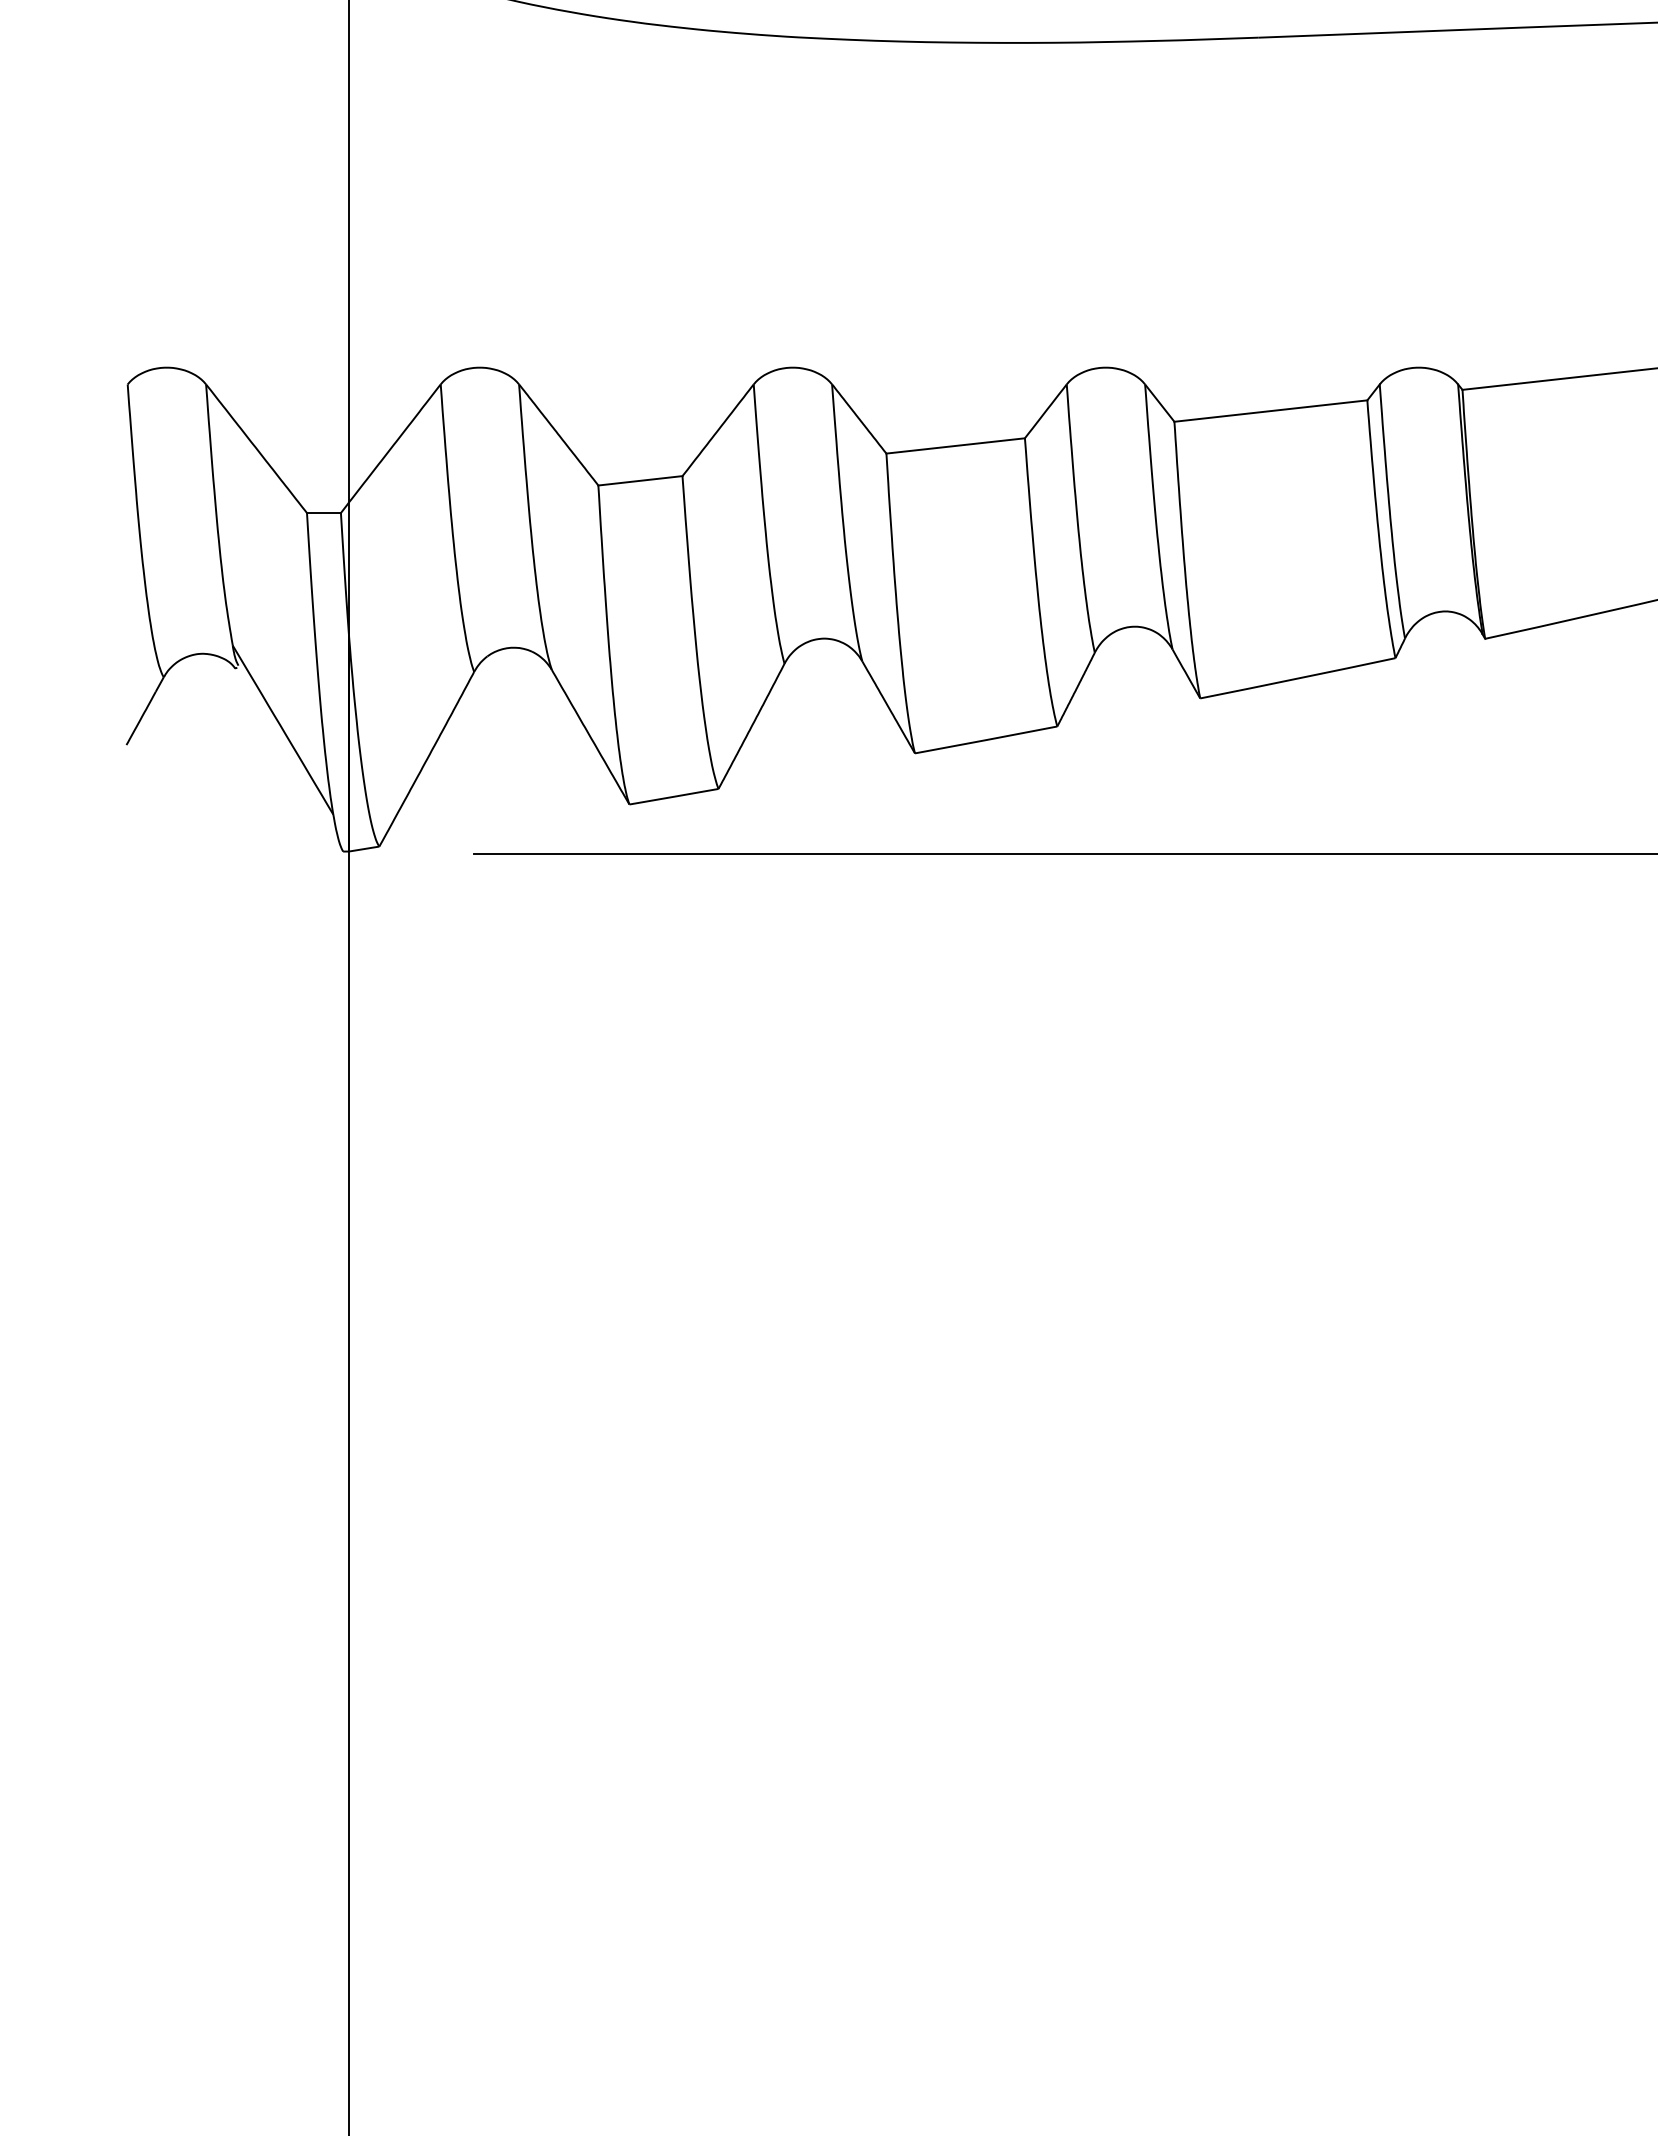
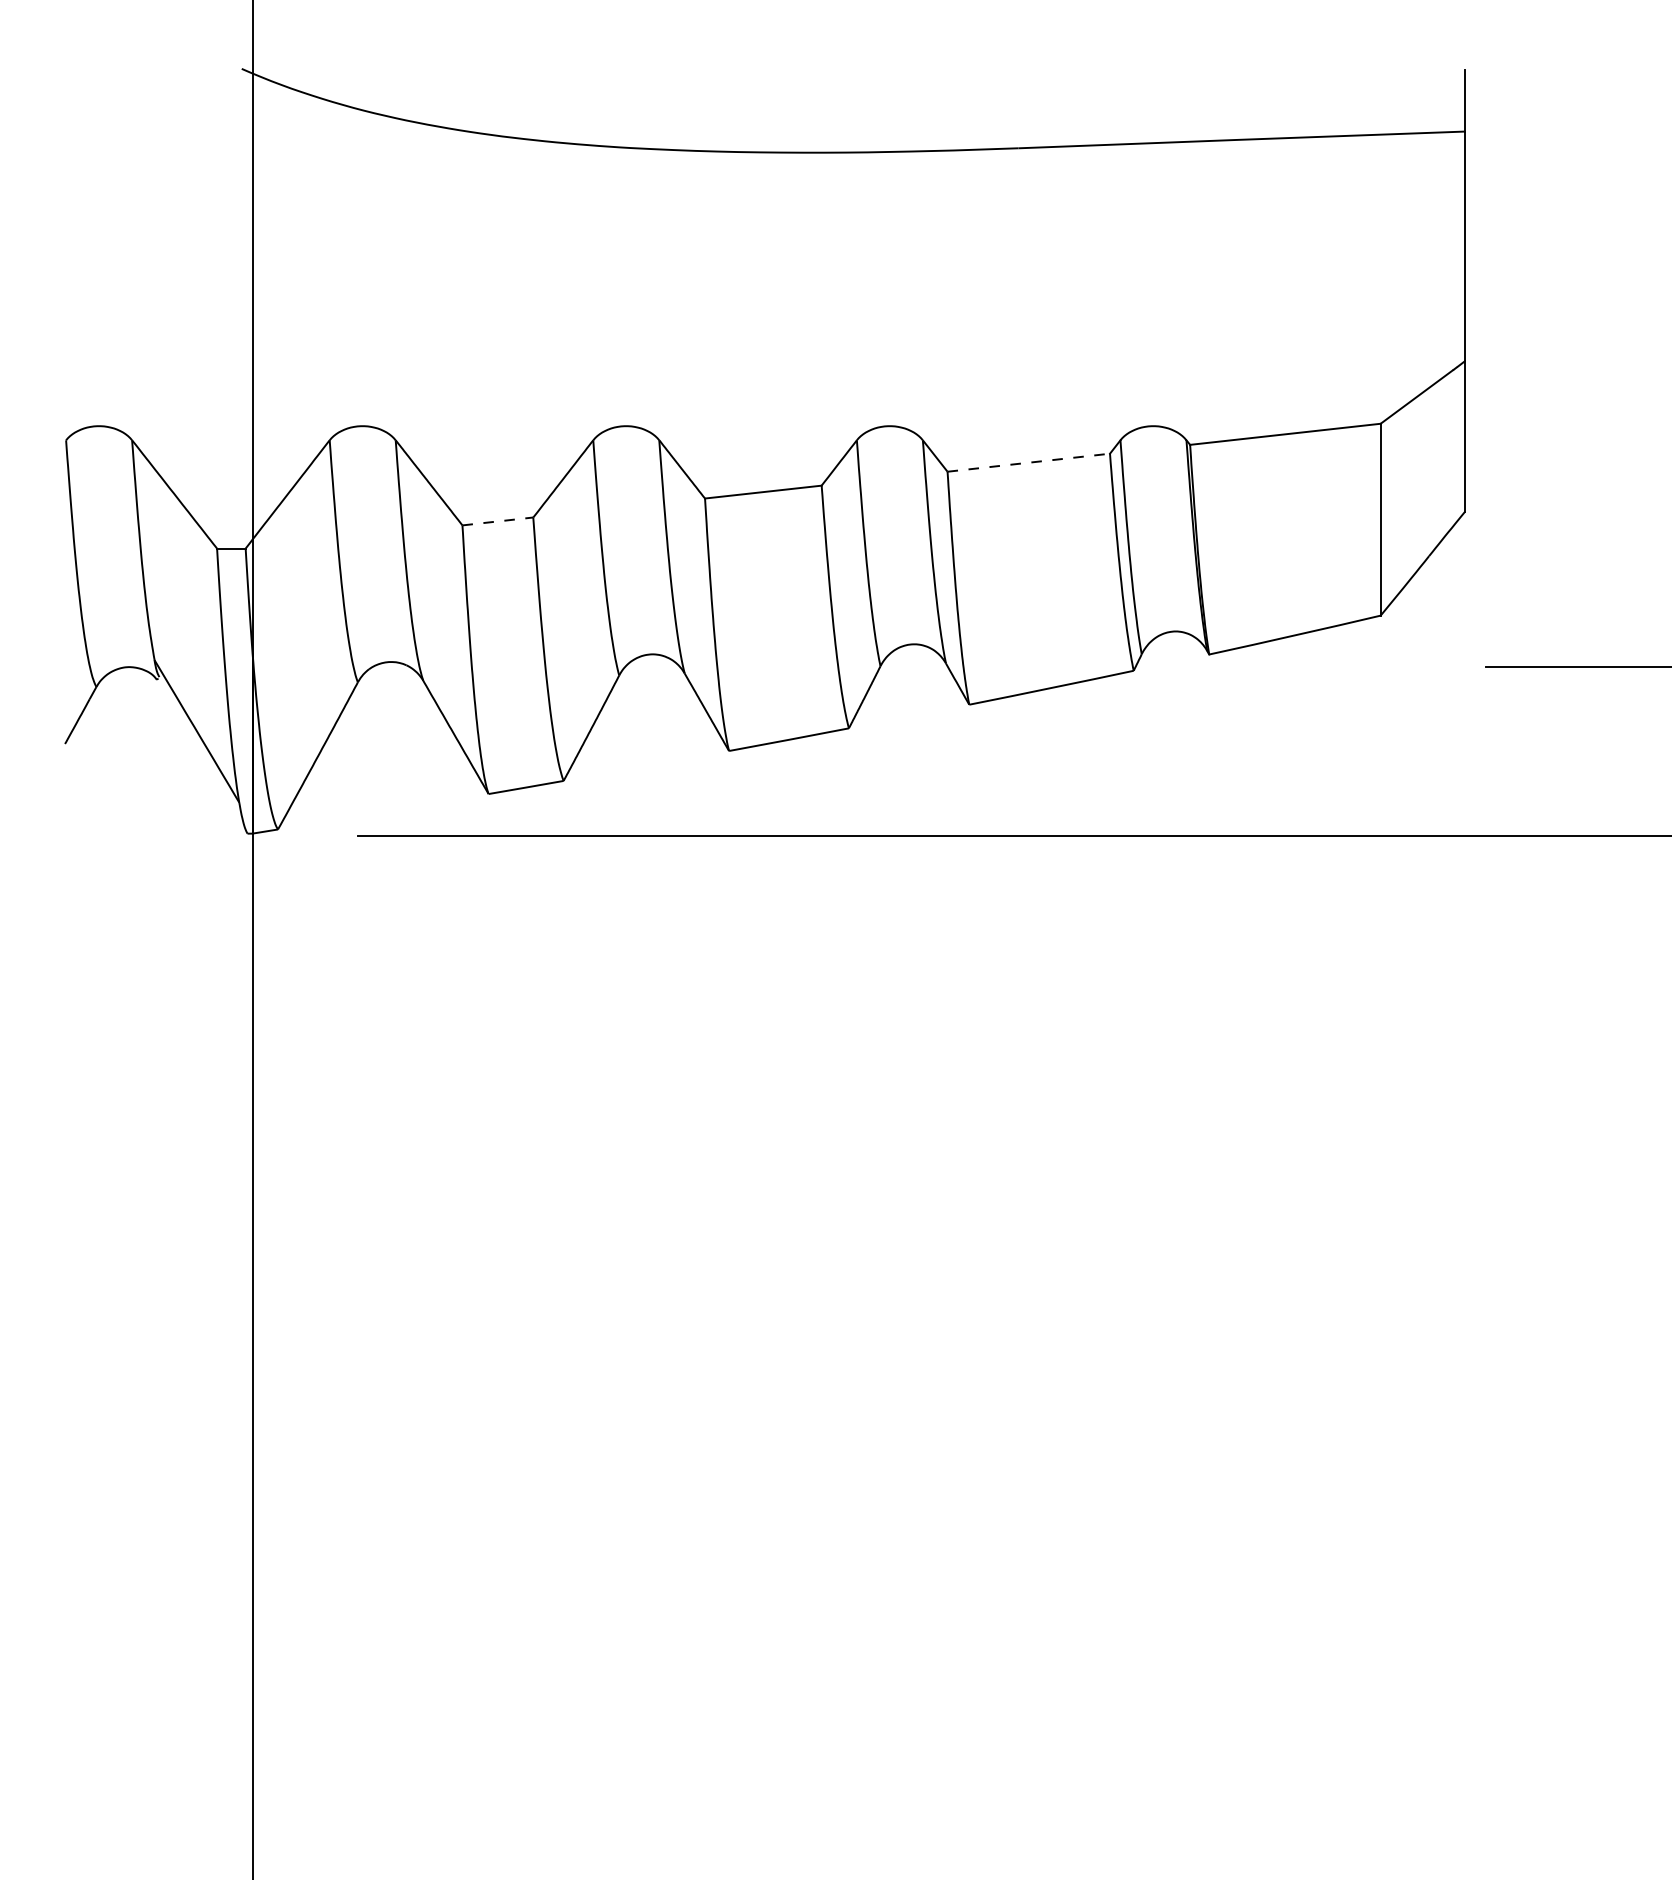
line: (1270, 410) -> (1028, 462), solid -> dashed
line: (639, 480) -> (497, 521), solid -> dashed

